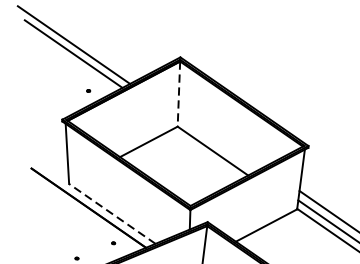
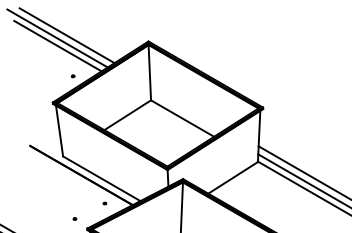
line: (84, 42) -> (66, 35), added
line: (178, 93) -> (149, 72), dashed -> solid
line: (112, 213) -> (101, 178), dashed -> solid

